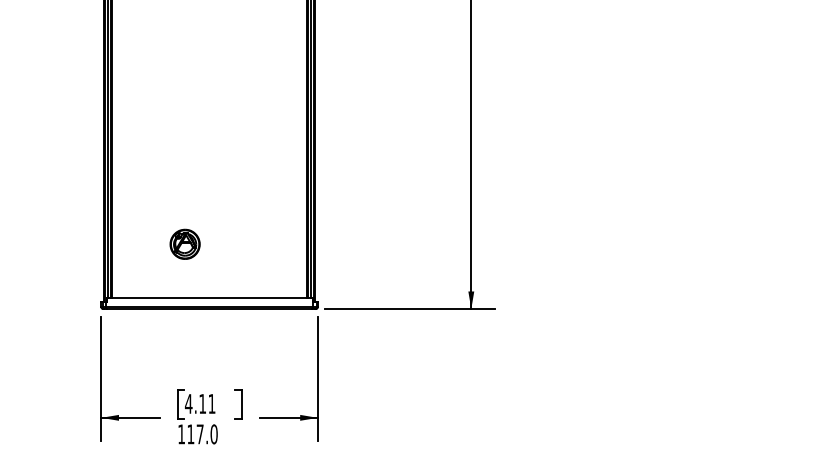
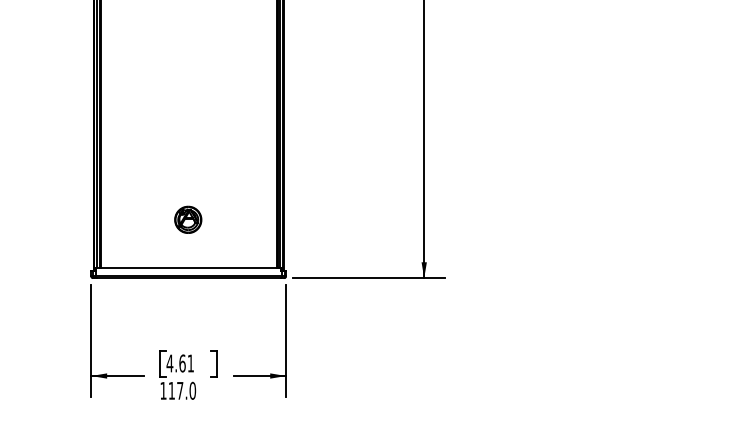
part: (184, 243) -> (187, 219), moved
text: (202, 403) -> (182, 363), 4.11 -> 4.61

